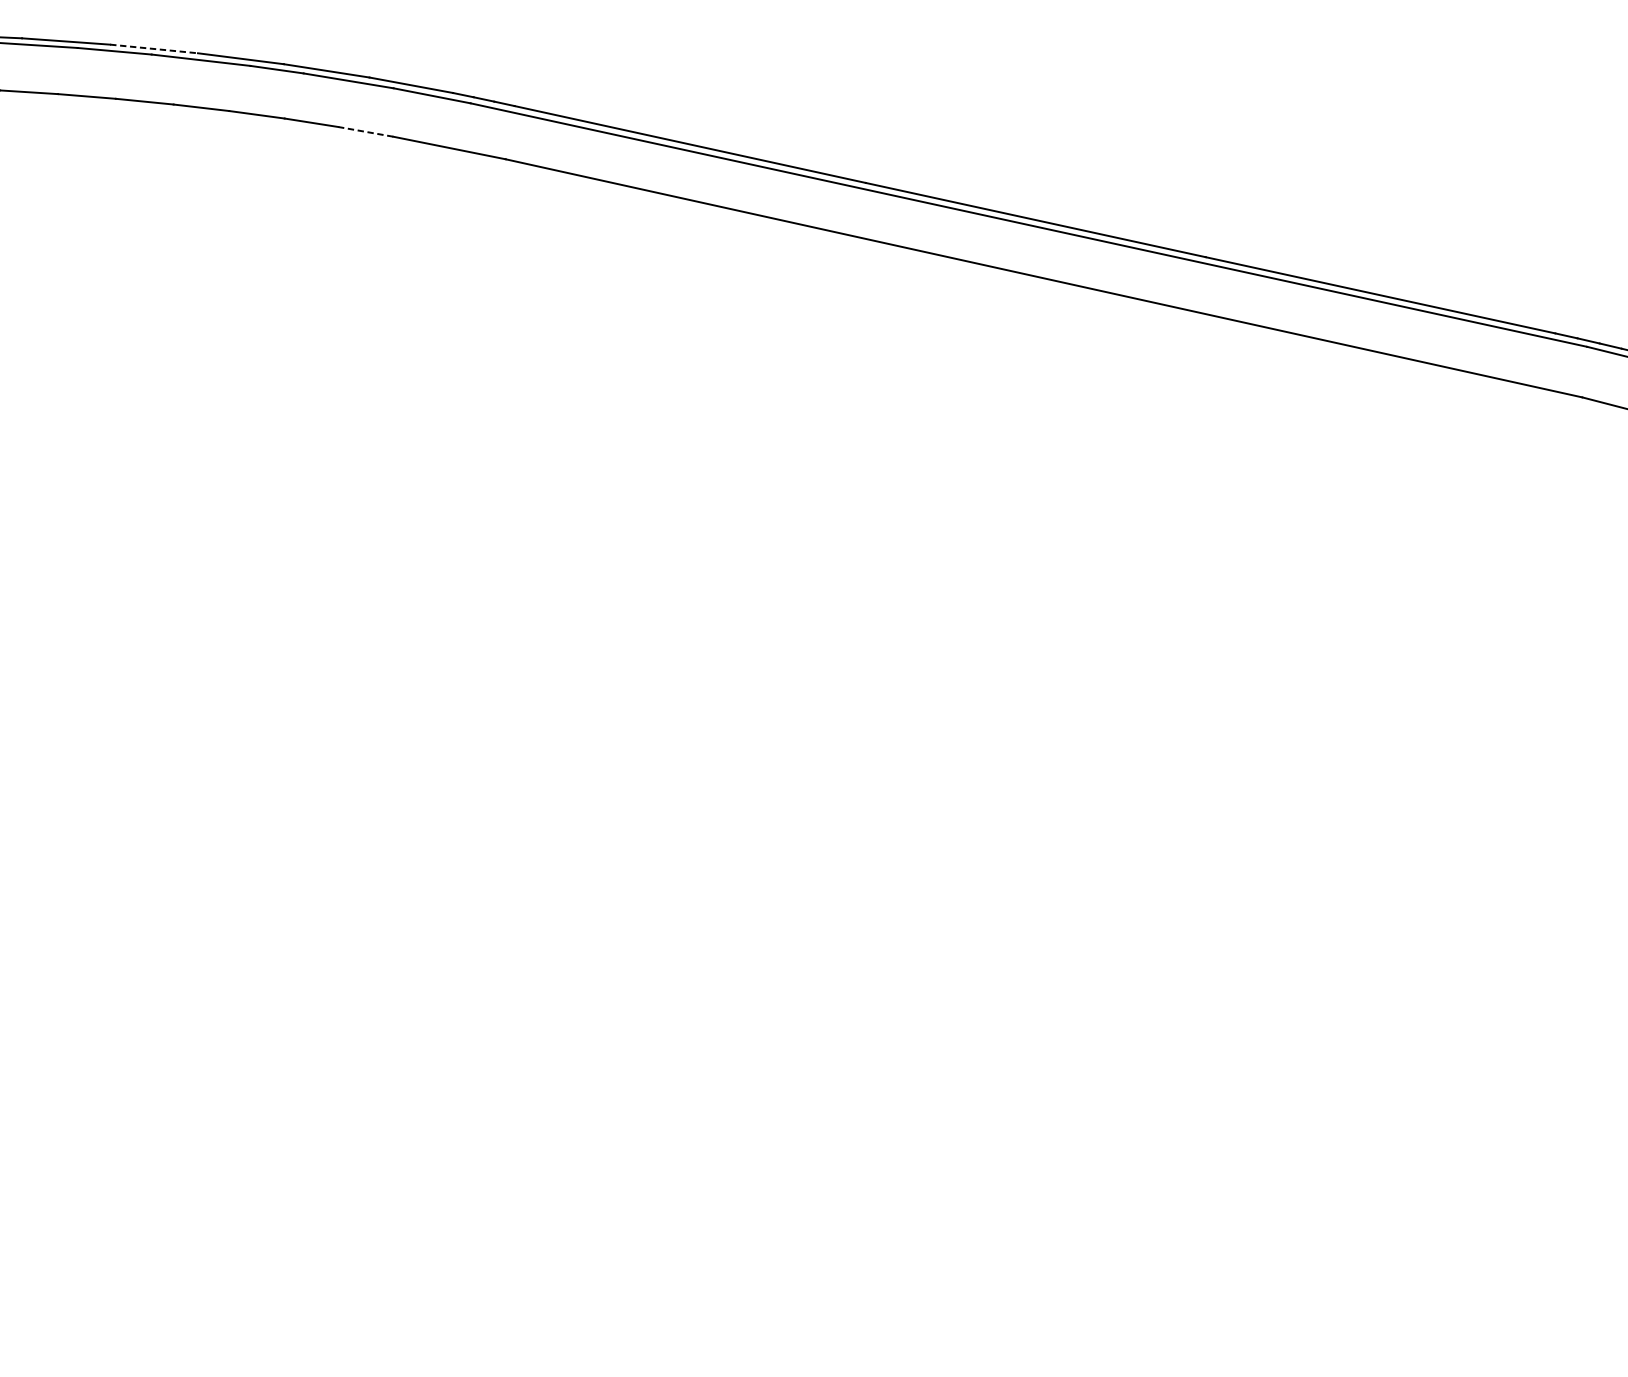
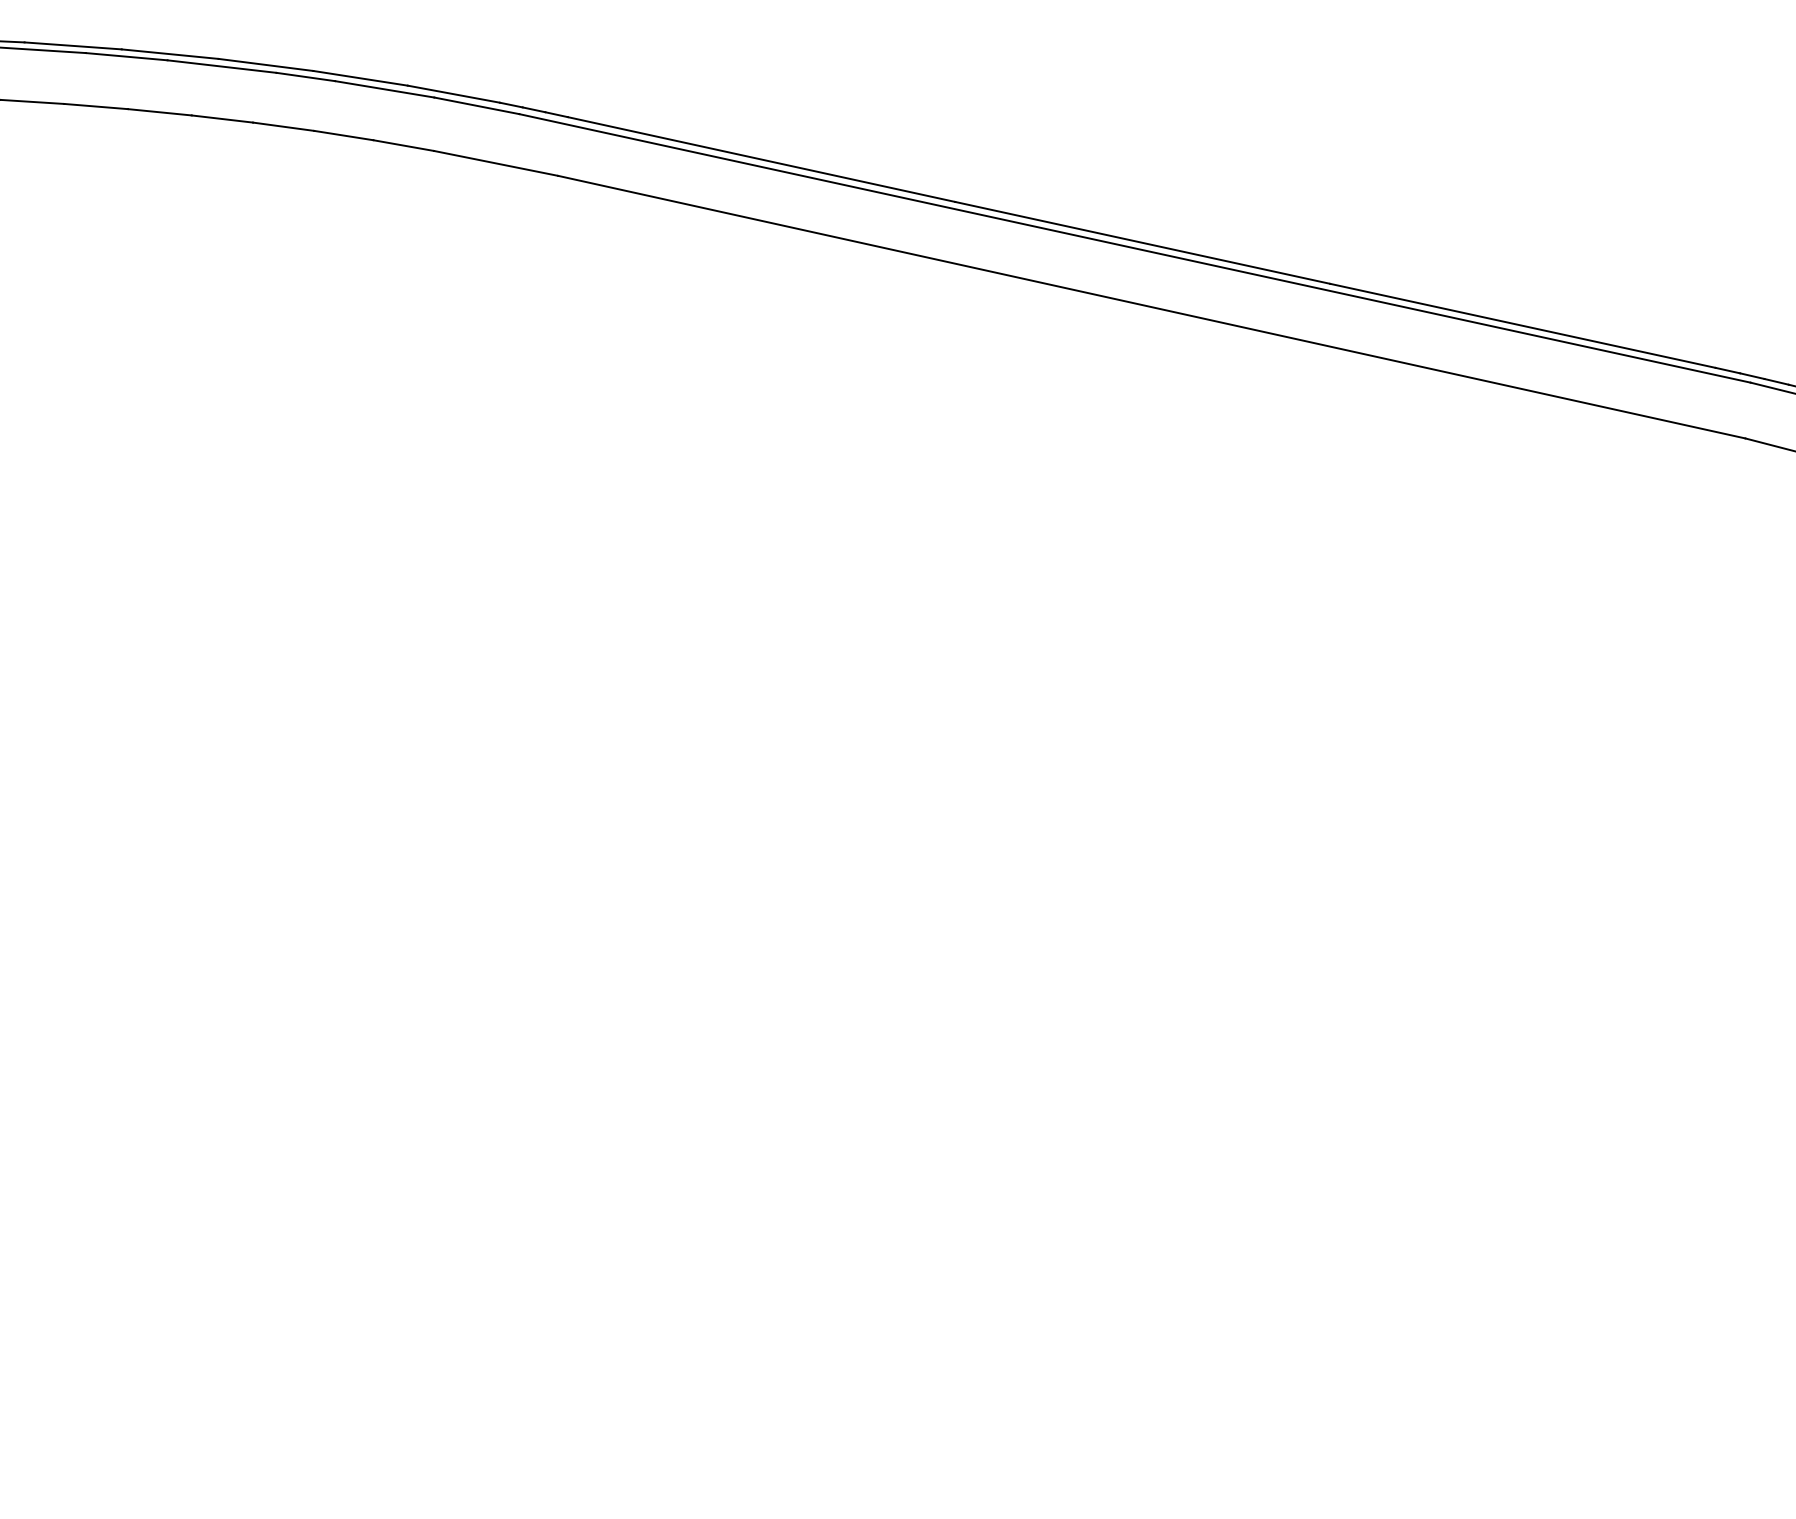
line: (154, 49) -> (170, 54), dashed -> solid
line: (365, 131) -> (403, 145), dashed -> solid

